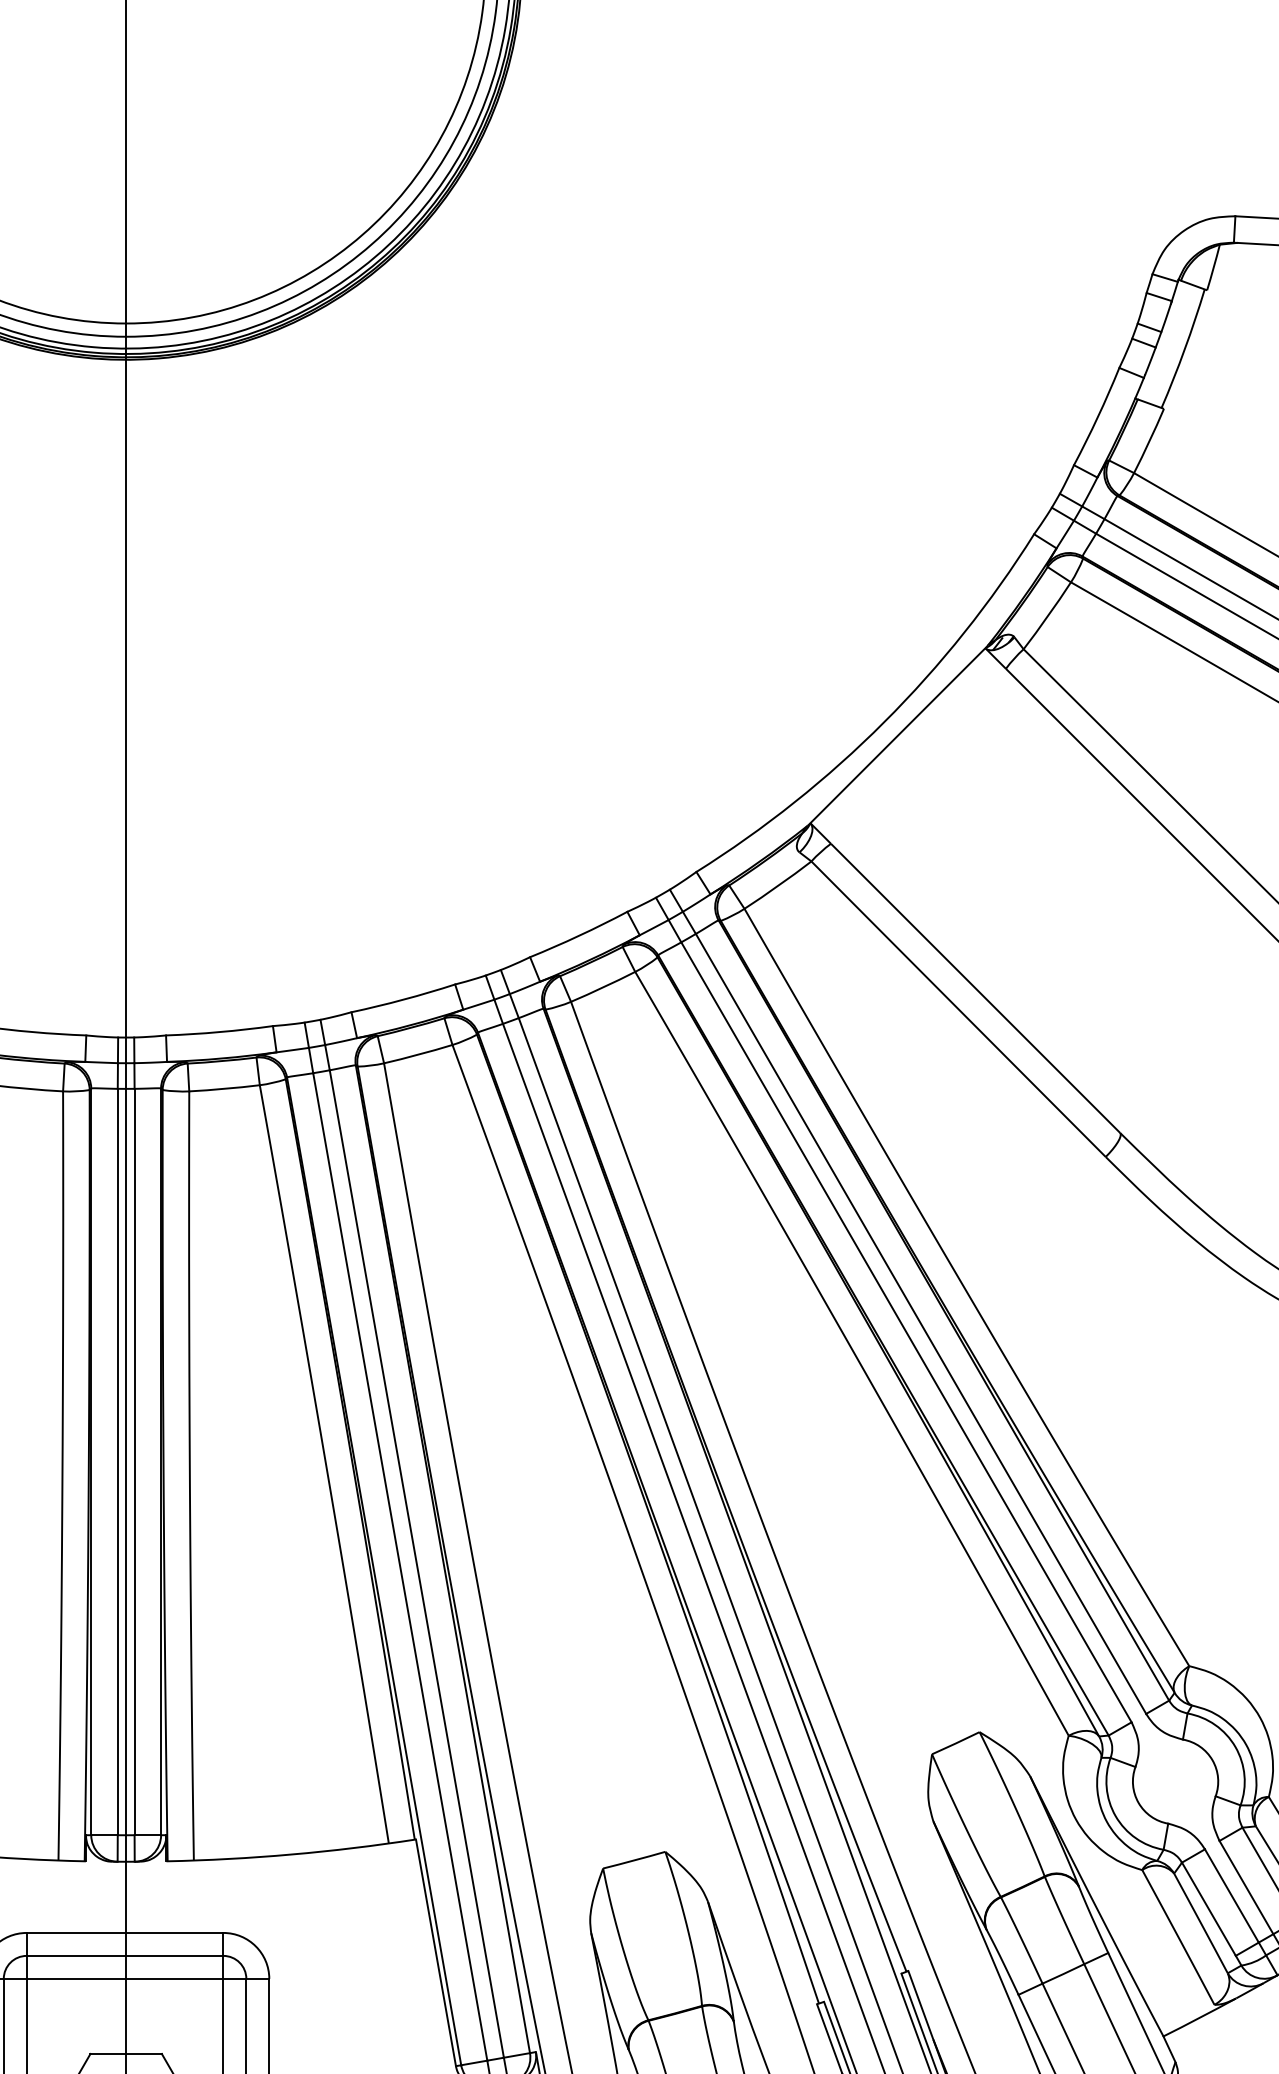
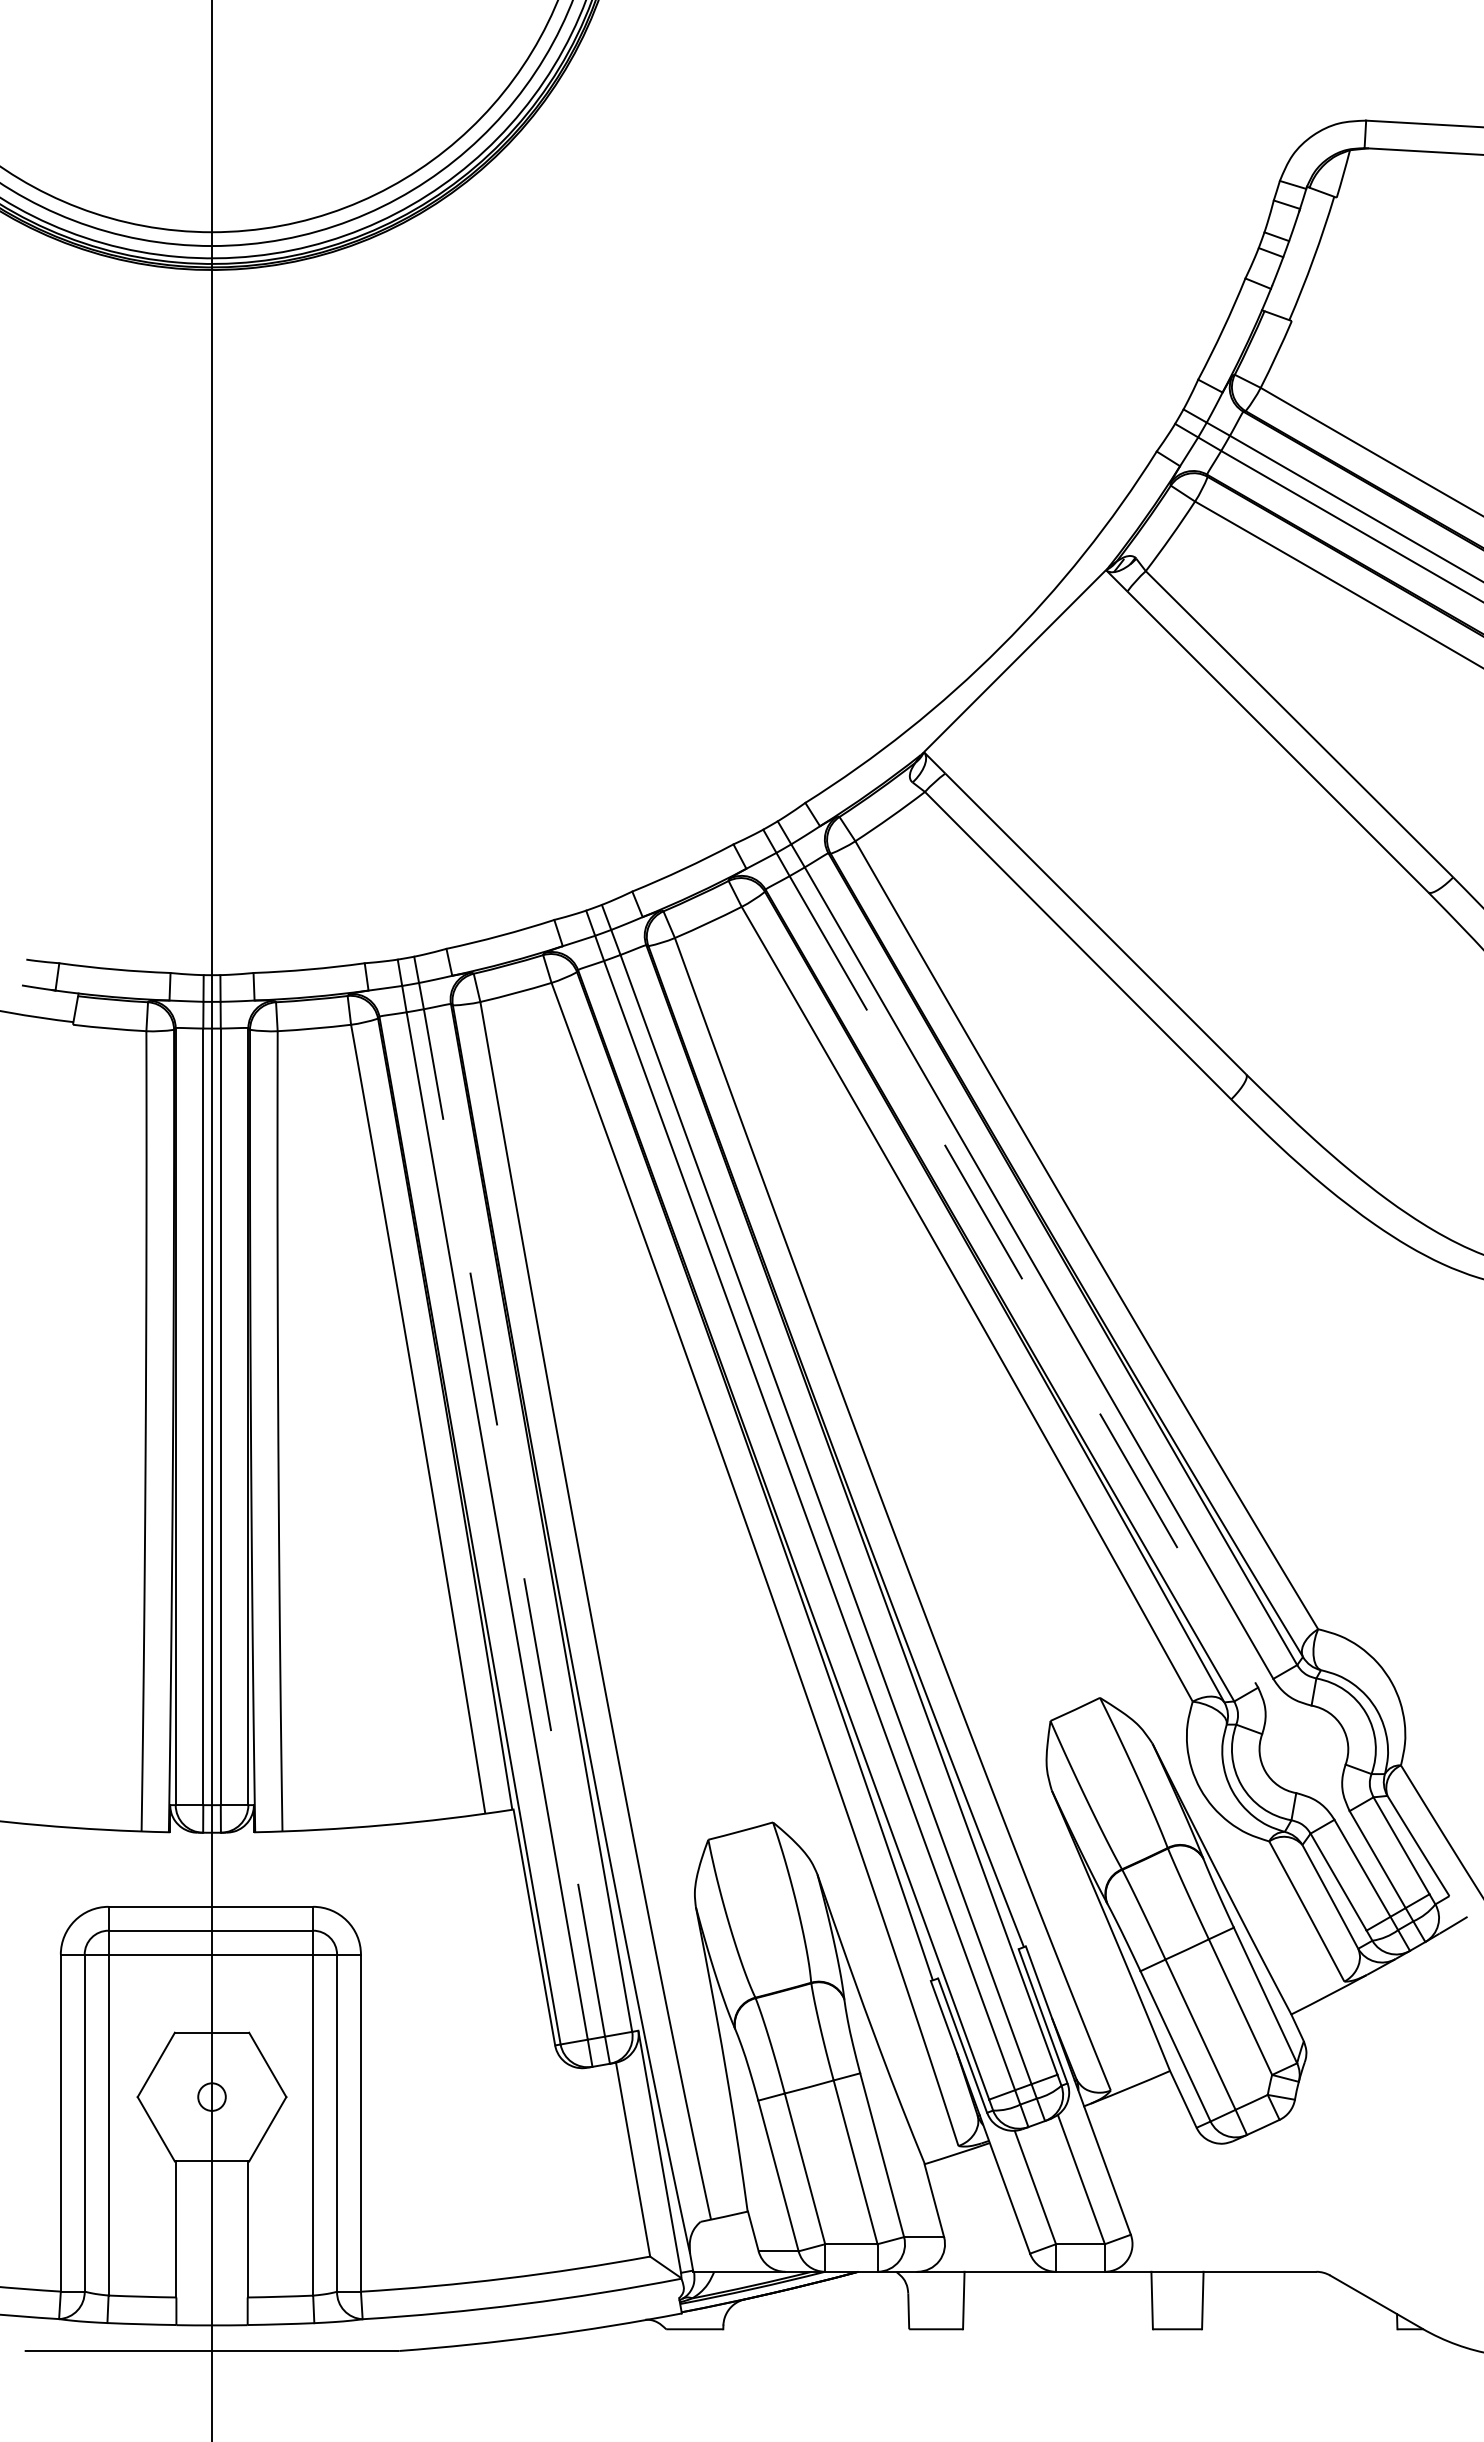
line: (906, 1331) -> (1023, 1281), solid -> dashed
line: (416, 1563) -> (514, 1522), solid -> dashed

